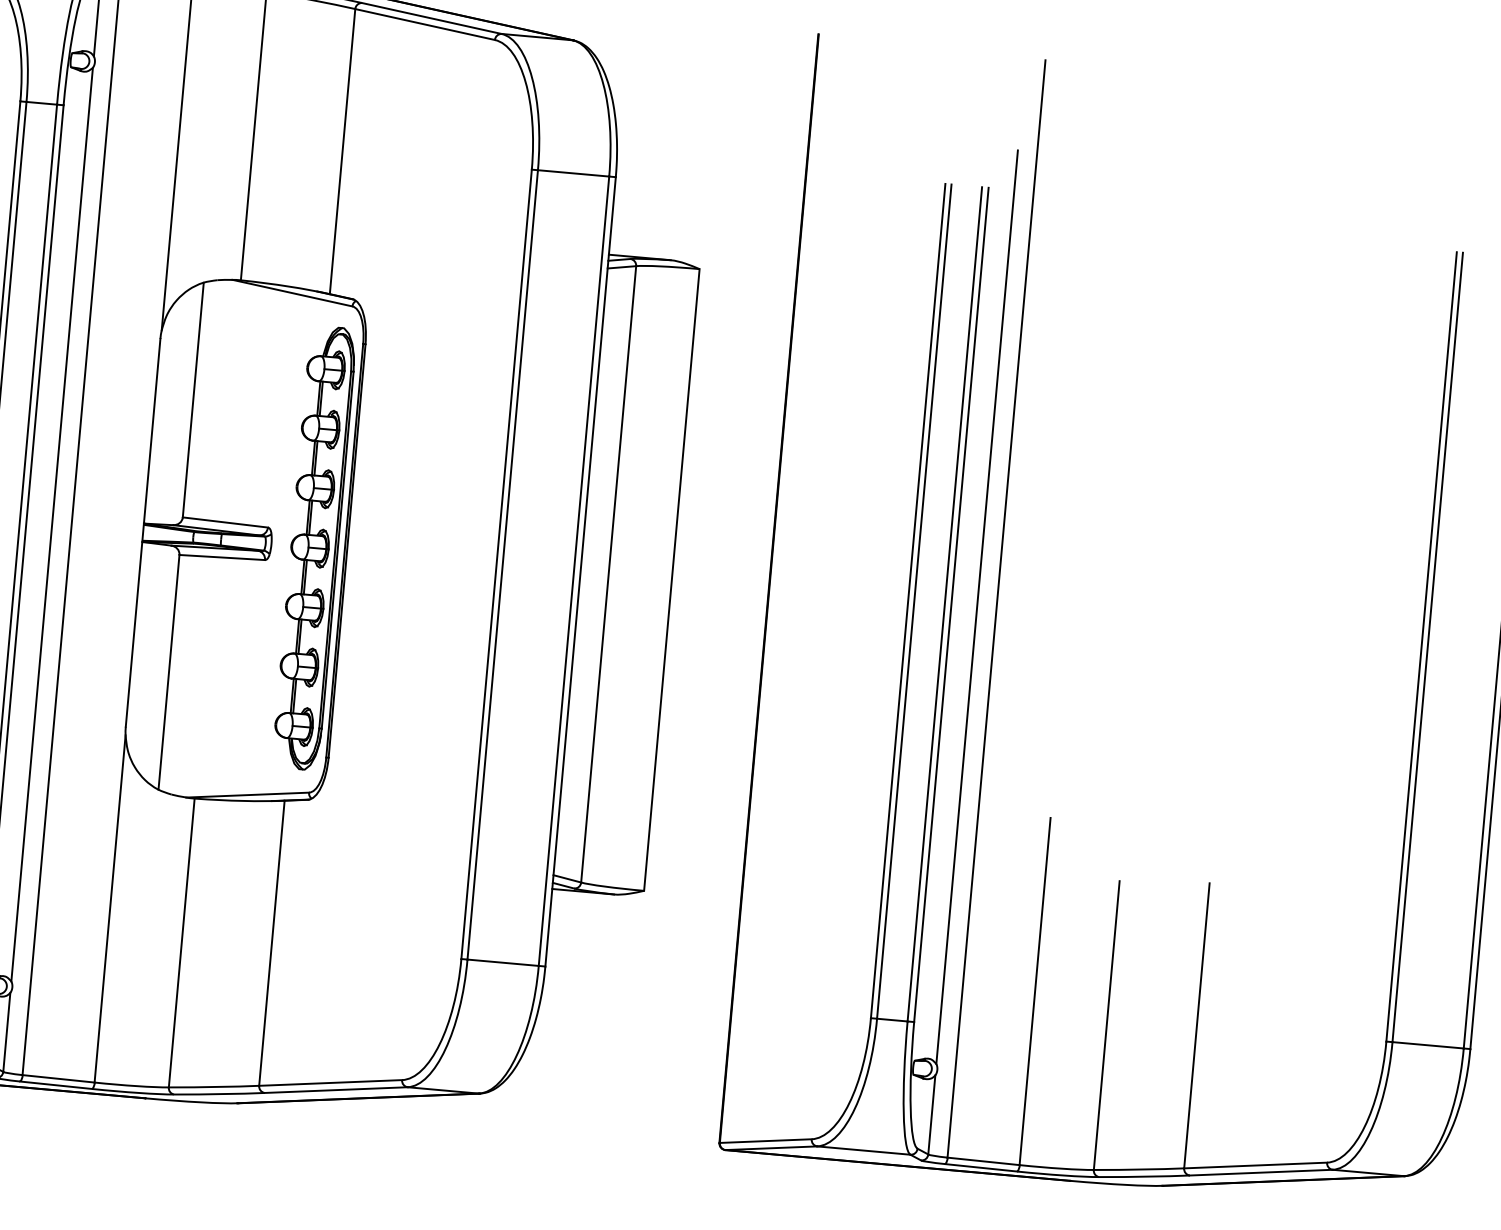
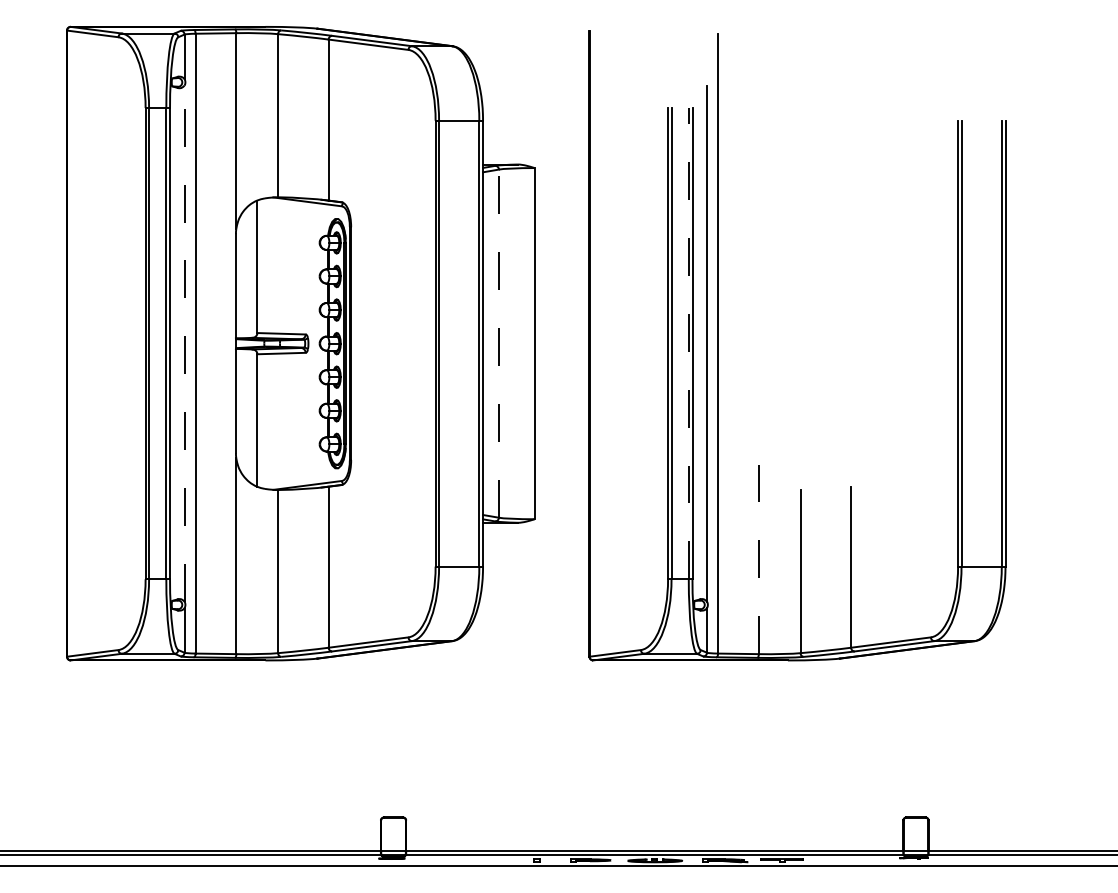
line: (52, 524) -> (184, 343), solid -> dashed
line: (607, 573) -> (498, 343), solid -> dashed
line: (944, 604) -> (688, 343), solid -> dashed
line: (1034, 990) -> (758, 555), solid -> dashed

